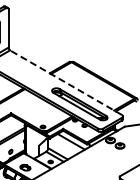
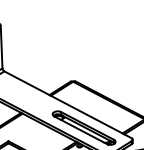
line: (66, 82) -> (68, 104), dashed -> solid

